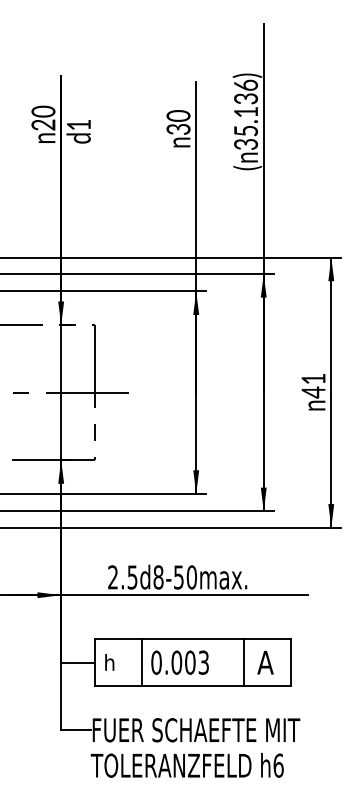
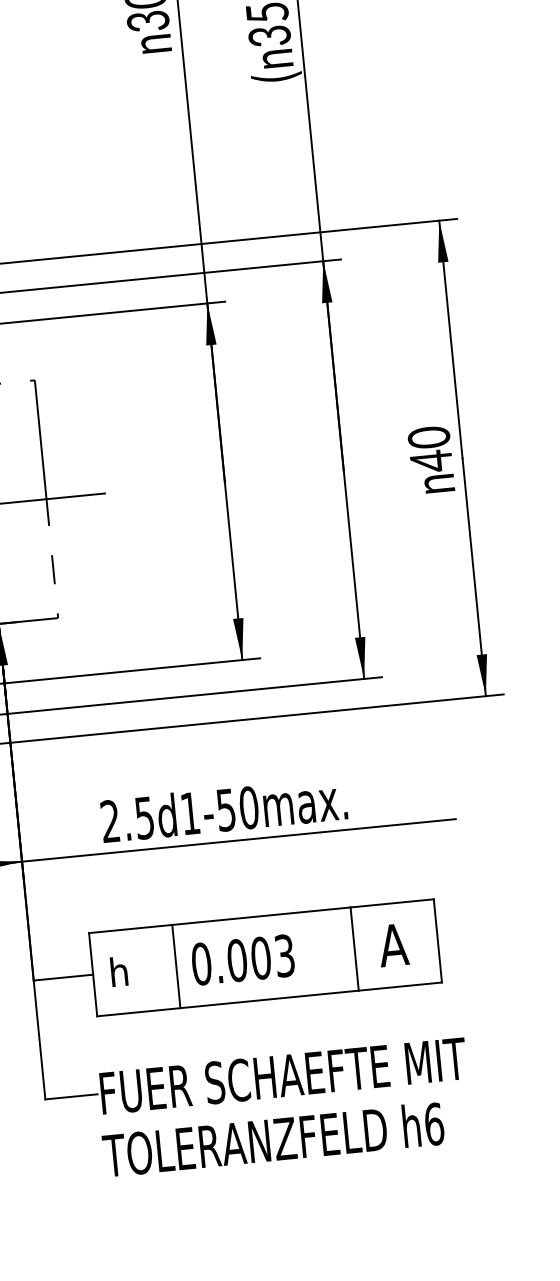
text: (313, 378) -> (428, 436), 41 -> 40
text: (158, 577) -> (190, 813), 2.5d8-50max. -> 2.5d1-50max.

